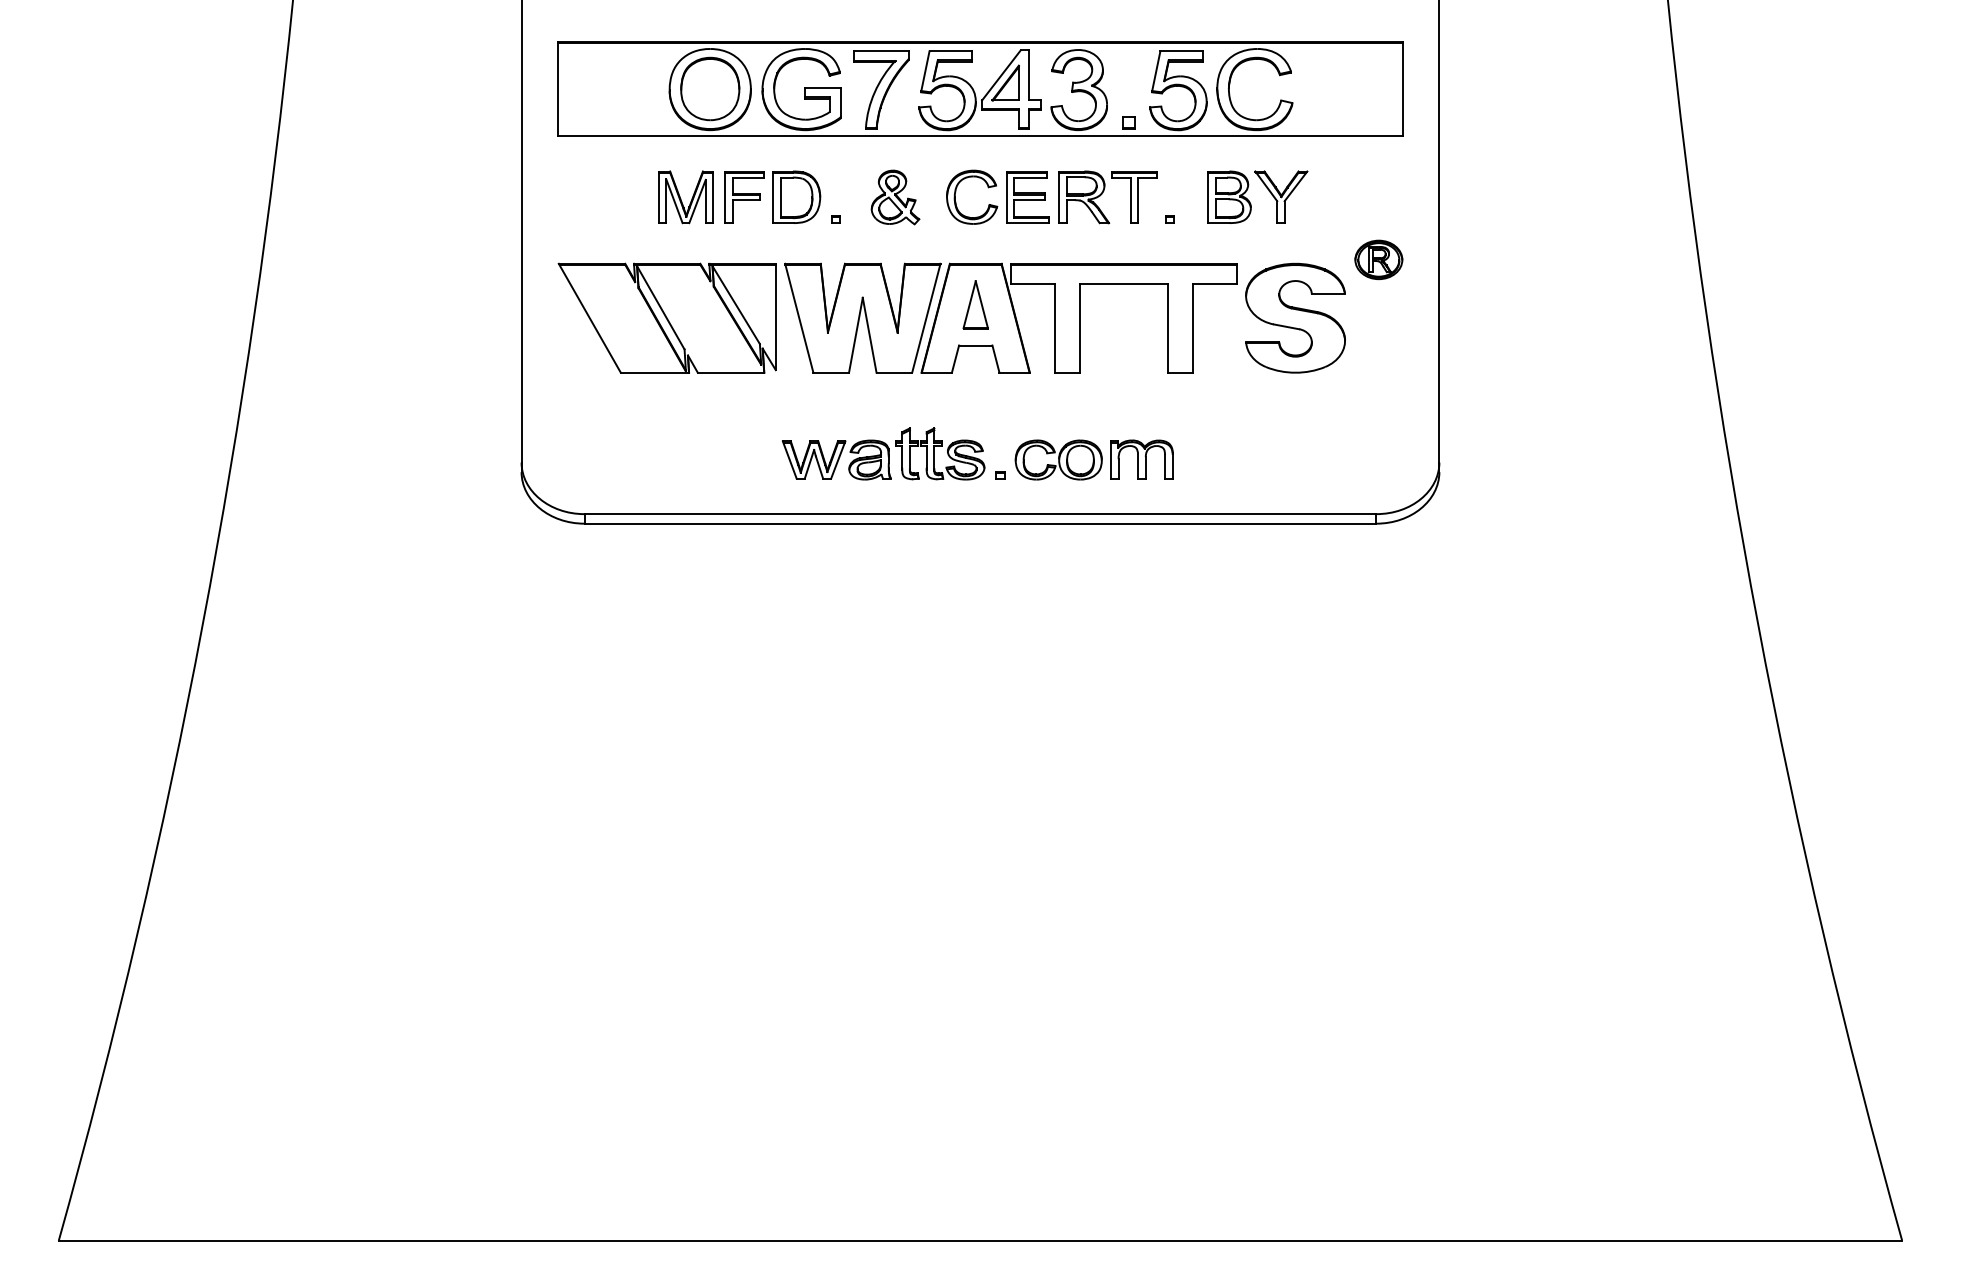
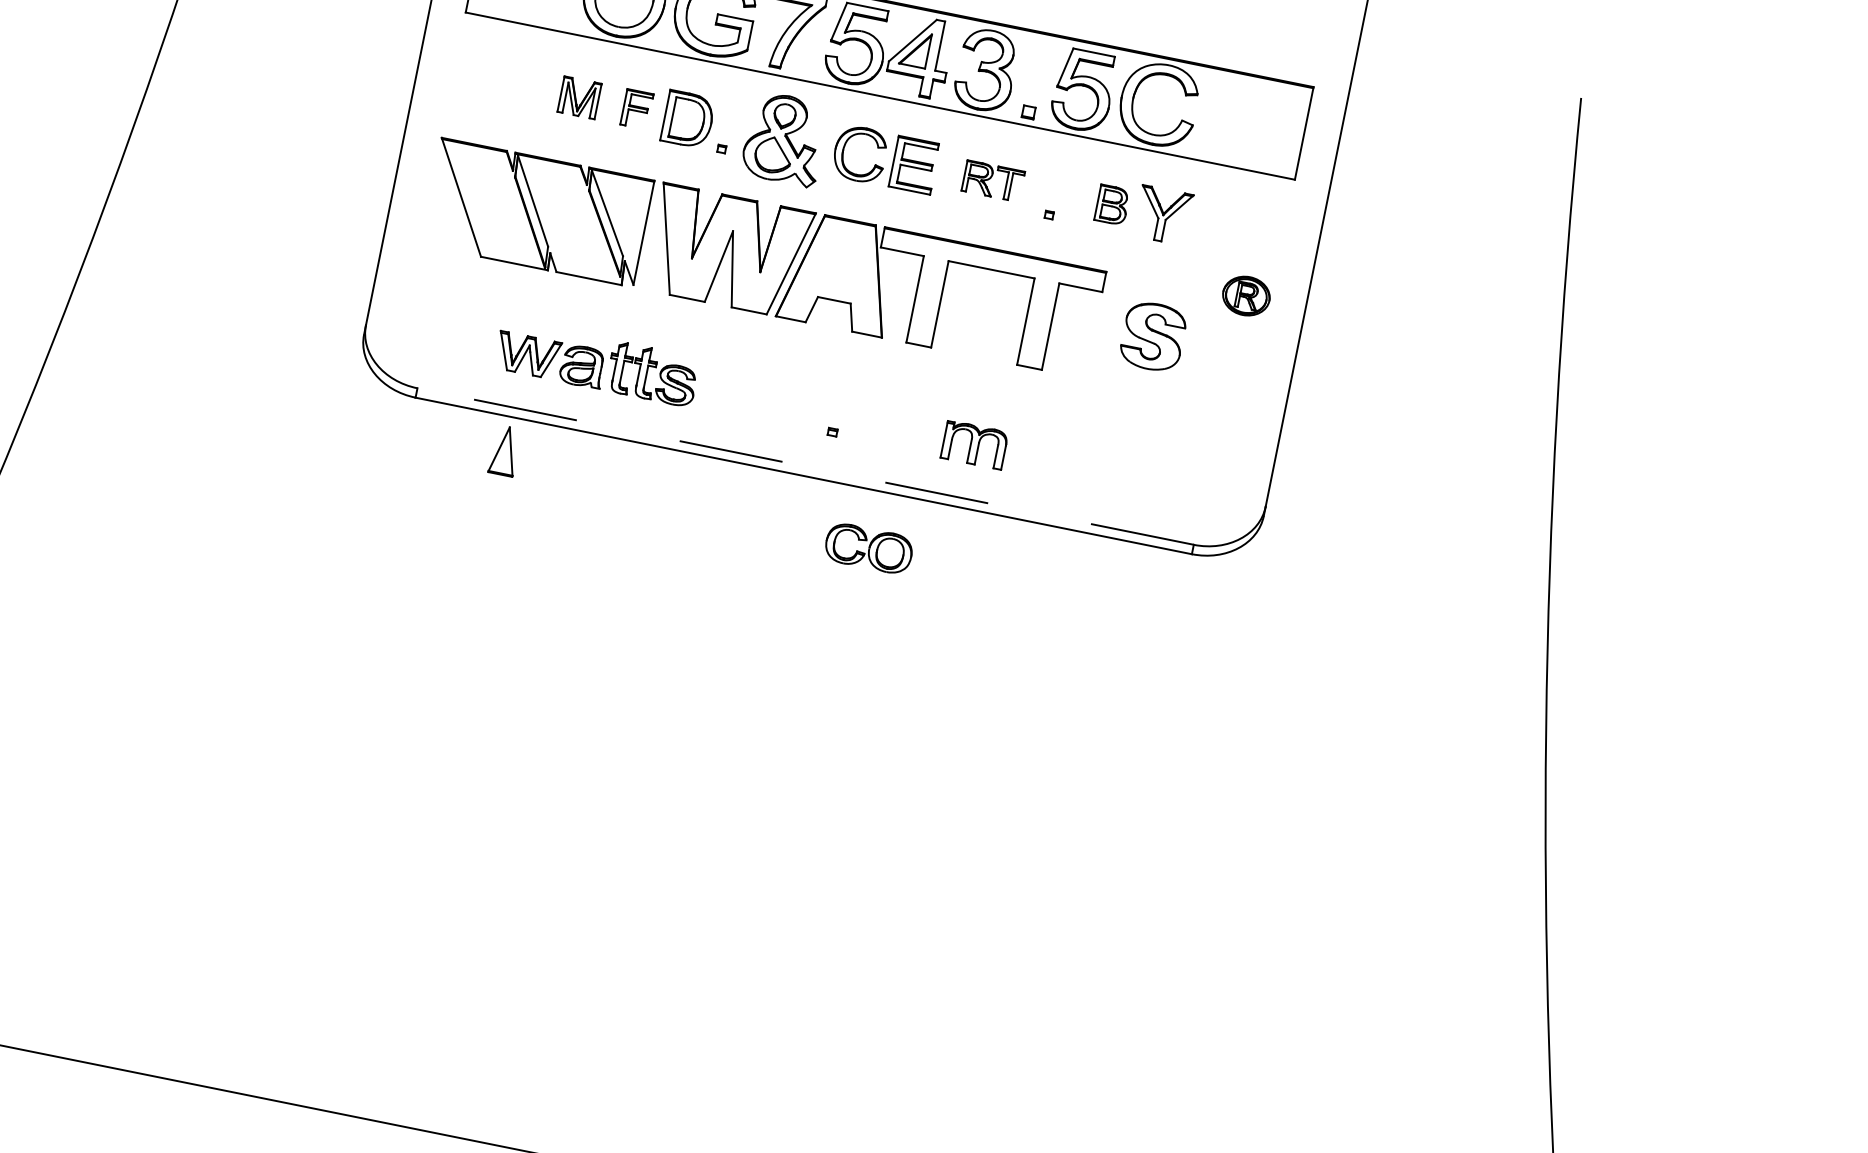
part: (1229, 196) -> (1112, 204), size x0.7
part: (685, 197) -> (579, 97), size x0.7
part: (744, 197) -> (636, 109), size x0.7
part: (895, 197) -> (784, 139), size x1.6
part: (1107, 197) -> (992, 181), size x0.6
part: (975, 304) -> (504, 450), moved
part: (1295, 317) -> (1153, 336), size x0.6
part: (883, 453) -> (597, 362), moved
part: (1058, 459) -> (868, 548), moved
line: (980, 514) -> (805, 466), solid -> dashed

